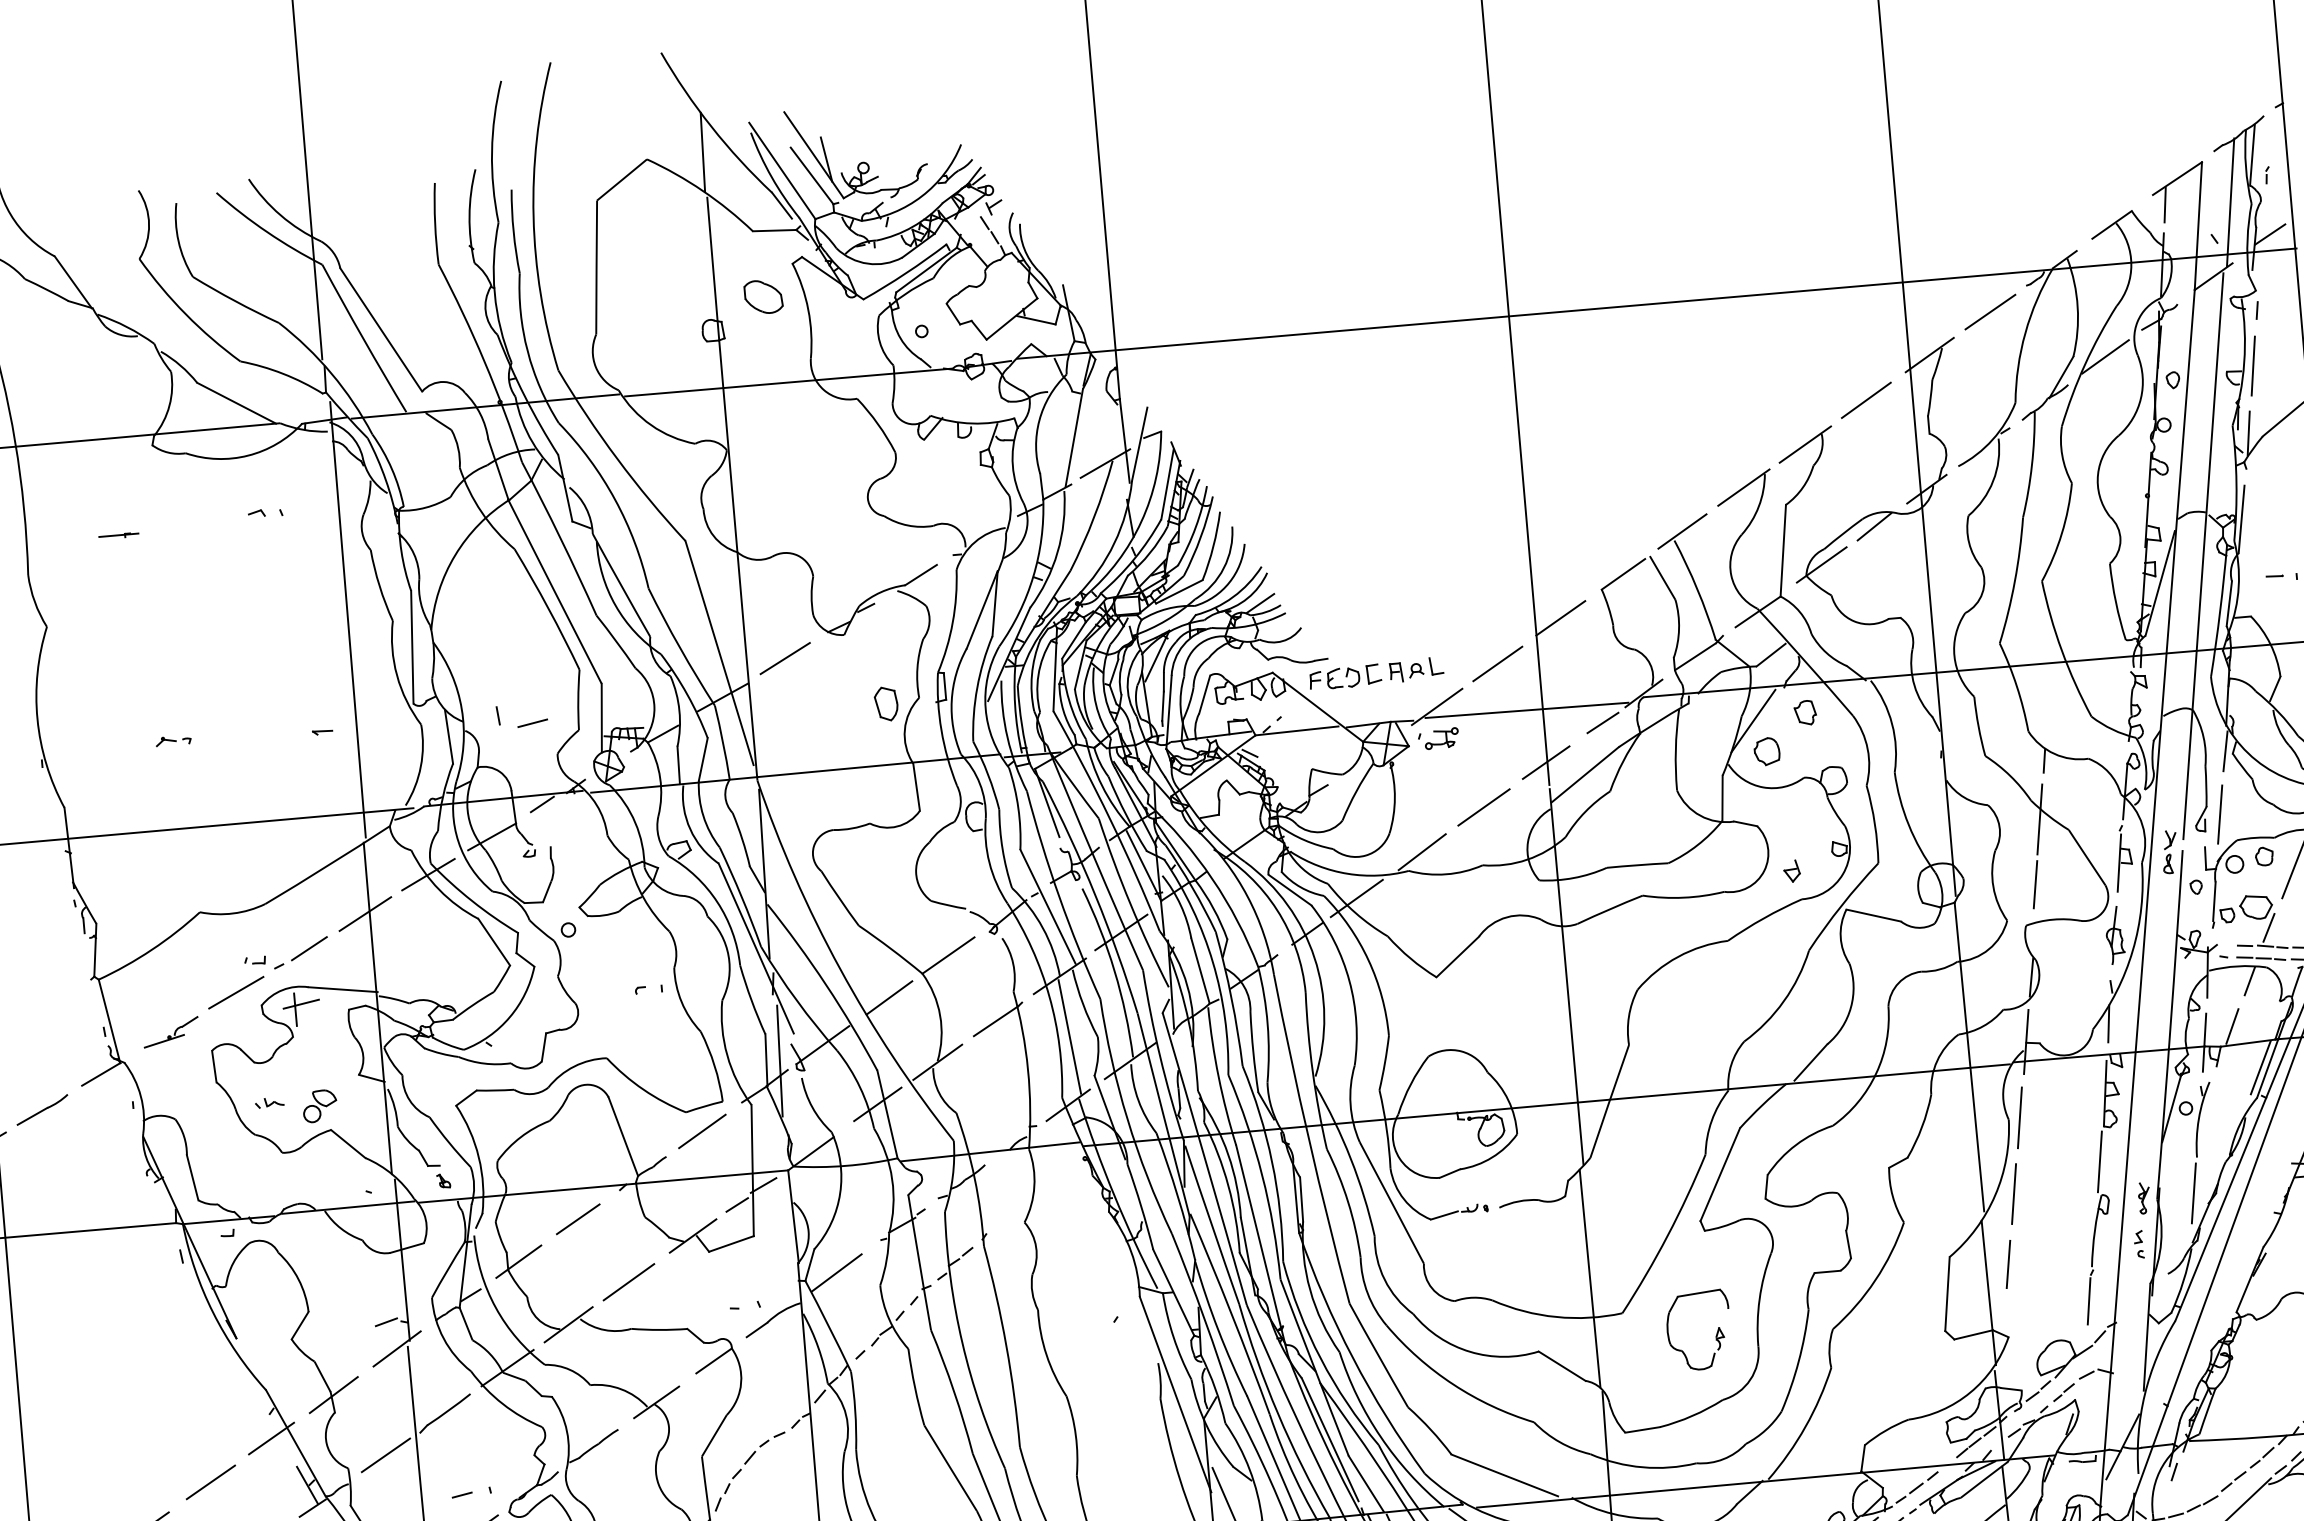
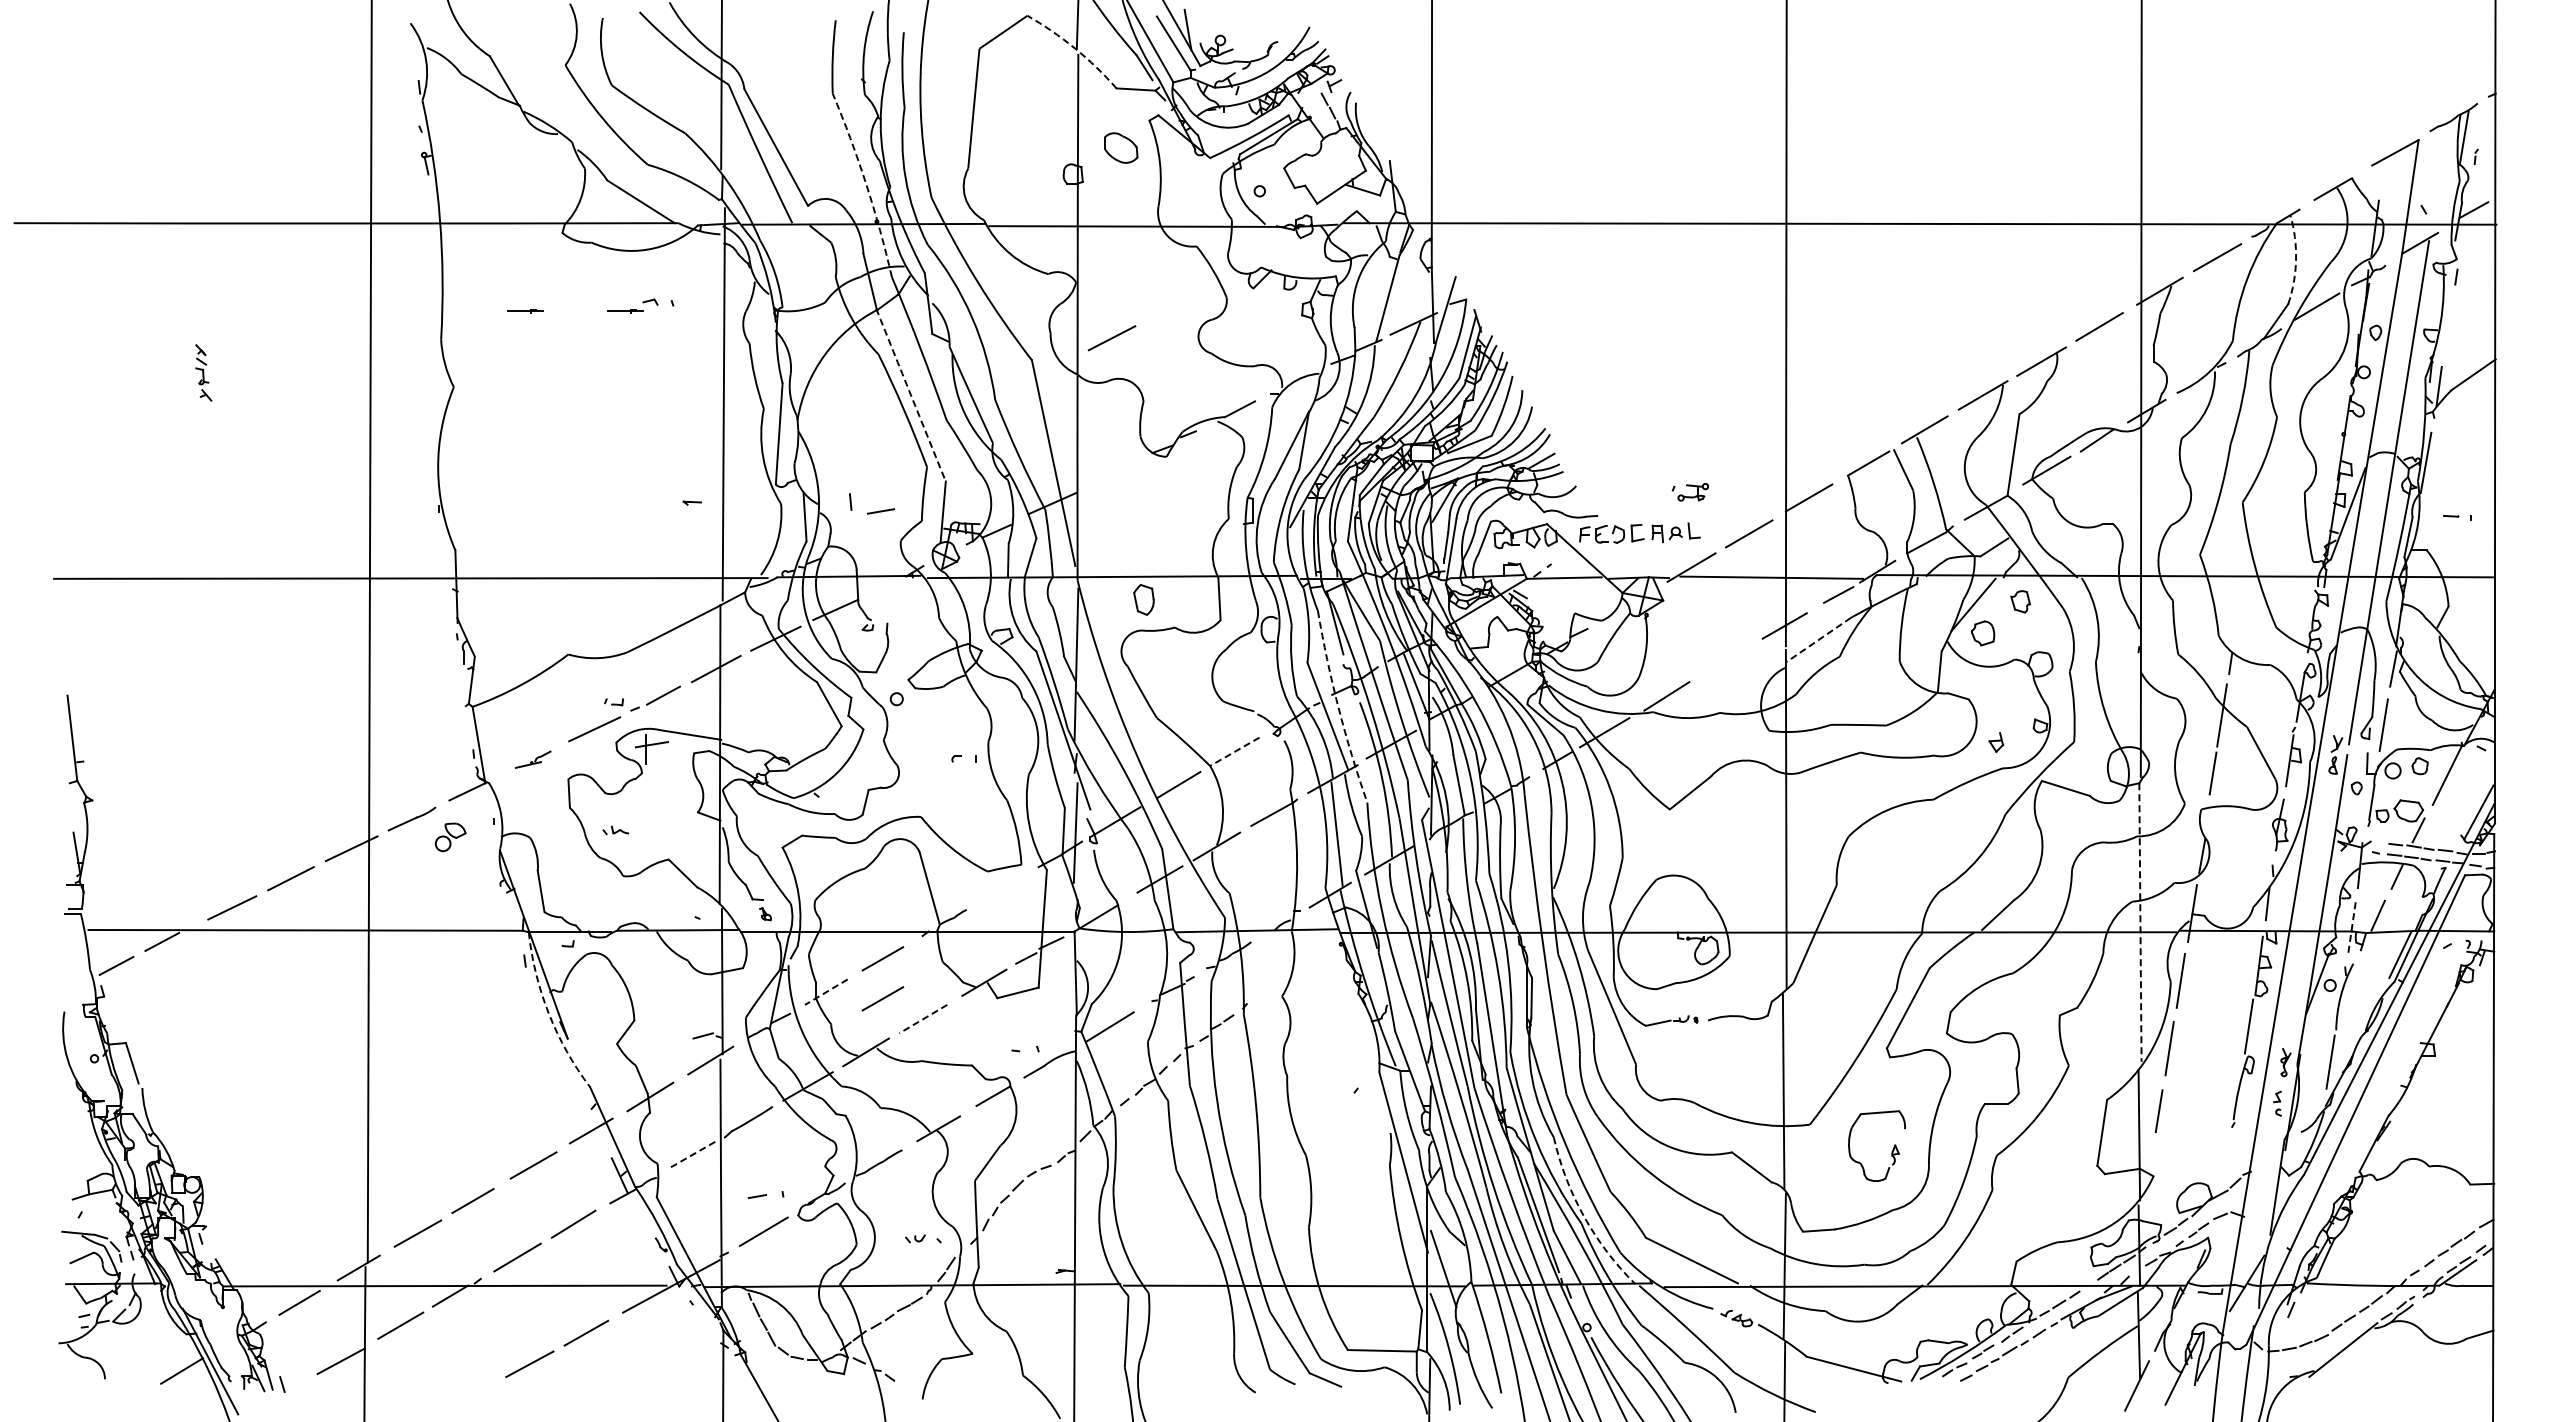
arc: (702, 191) -> (1074, 48), solid -> dashed
line: (2230, 202) -> (2440, 178), removed
line: (2165, 205) -> (2382, 175), removed
arc: (2078, 307) -> (2296, 260), solid -> dashed
arc: (484, 362) -> (866, 184), solid -> dashed
line: (2253, 366) -> (2448, 326), removed
part: (229, 526) -> (625, 311), added
arc: (554, 591) -> (910, 395), solid -> dashed
line: (784, 658) -> (1111, 338), moved
part: (885, 703) -> (1143, 599), moved
part: (1438, 739) -> (1690, 492), moved
part: (172, 740) -> (557, 498), removed
line: (1584, 775) -> (1818, 640), solid -> dashed
line: (542, 804) -> (883, 584), removed
line: (1483, 807) -> (1725, 661), removed
arc: (1059, 896) -> (1338, 707), solid -> dashed
line: (948, 955) -> (1234, 751), solid -> dashed
part: (170, 1032) -> (532, 759), size x0.7
line: (2204, 1043) -> (2351, 928), solid -> dashed
line: (1969, 1058) -> (2140, 923), solid -> dashed
part: (319, 1106) -> (450, 837), moved
line: (701, 1130) -> (1000, 889), removed
line: (518, 1262) -> (826, 992), solid -> dashed
line: (581, 1263) -> (882, 998), added
line: (629, 1282) -> (923, 1019), solid -> dashed
line: (2089, 1301) -> (2228, 1150), removed
arc: (212, 1312) -> (548, 1013), solid -> dashed
arc: (1381, 1436) -> (1584, 1216), solid -> dashed
line: (385, 1455) -> (691, 1155), solid -> dashed

